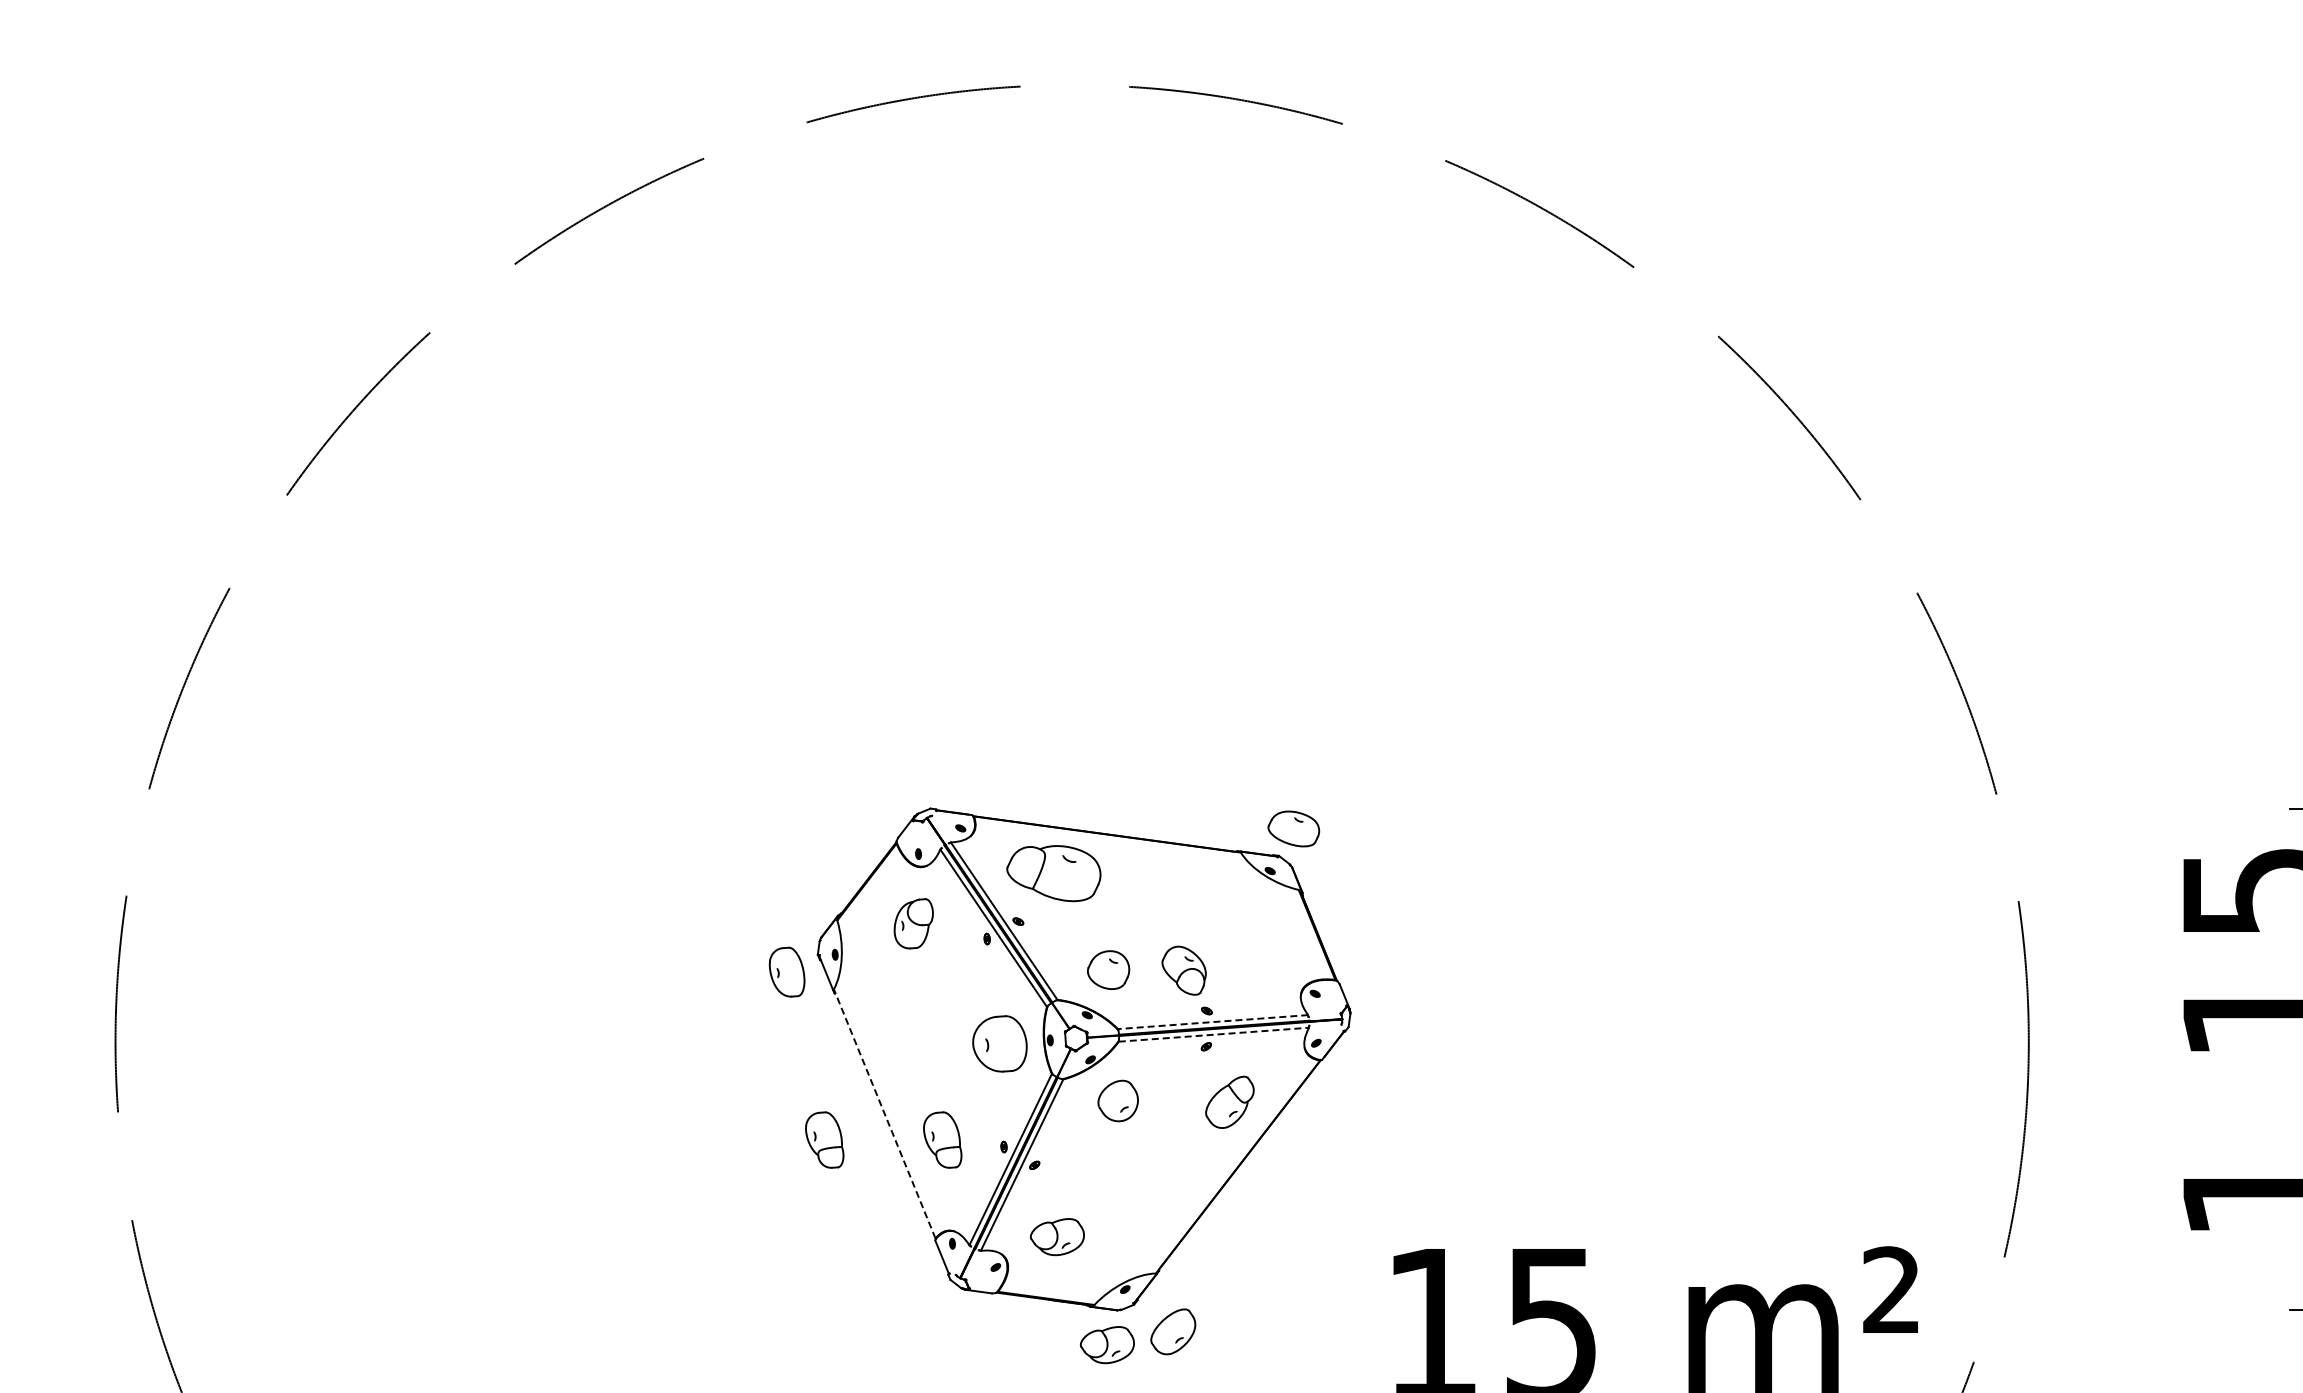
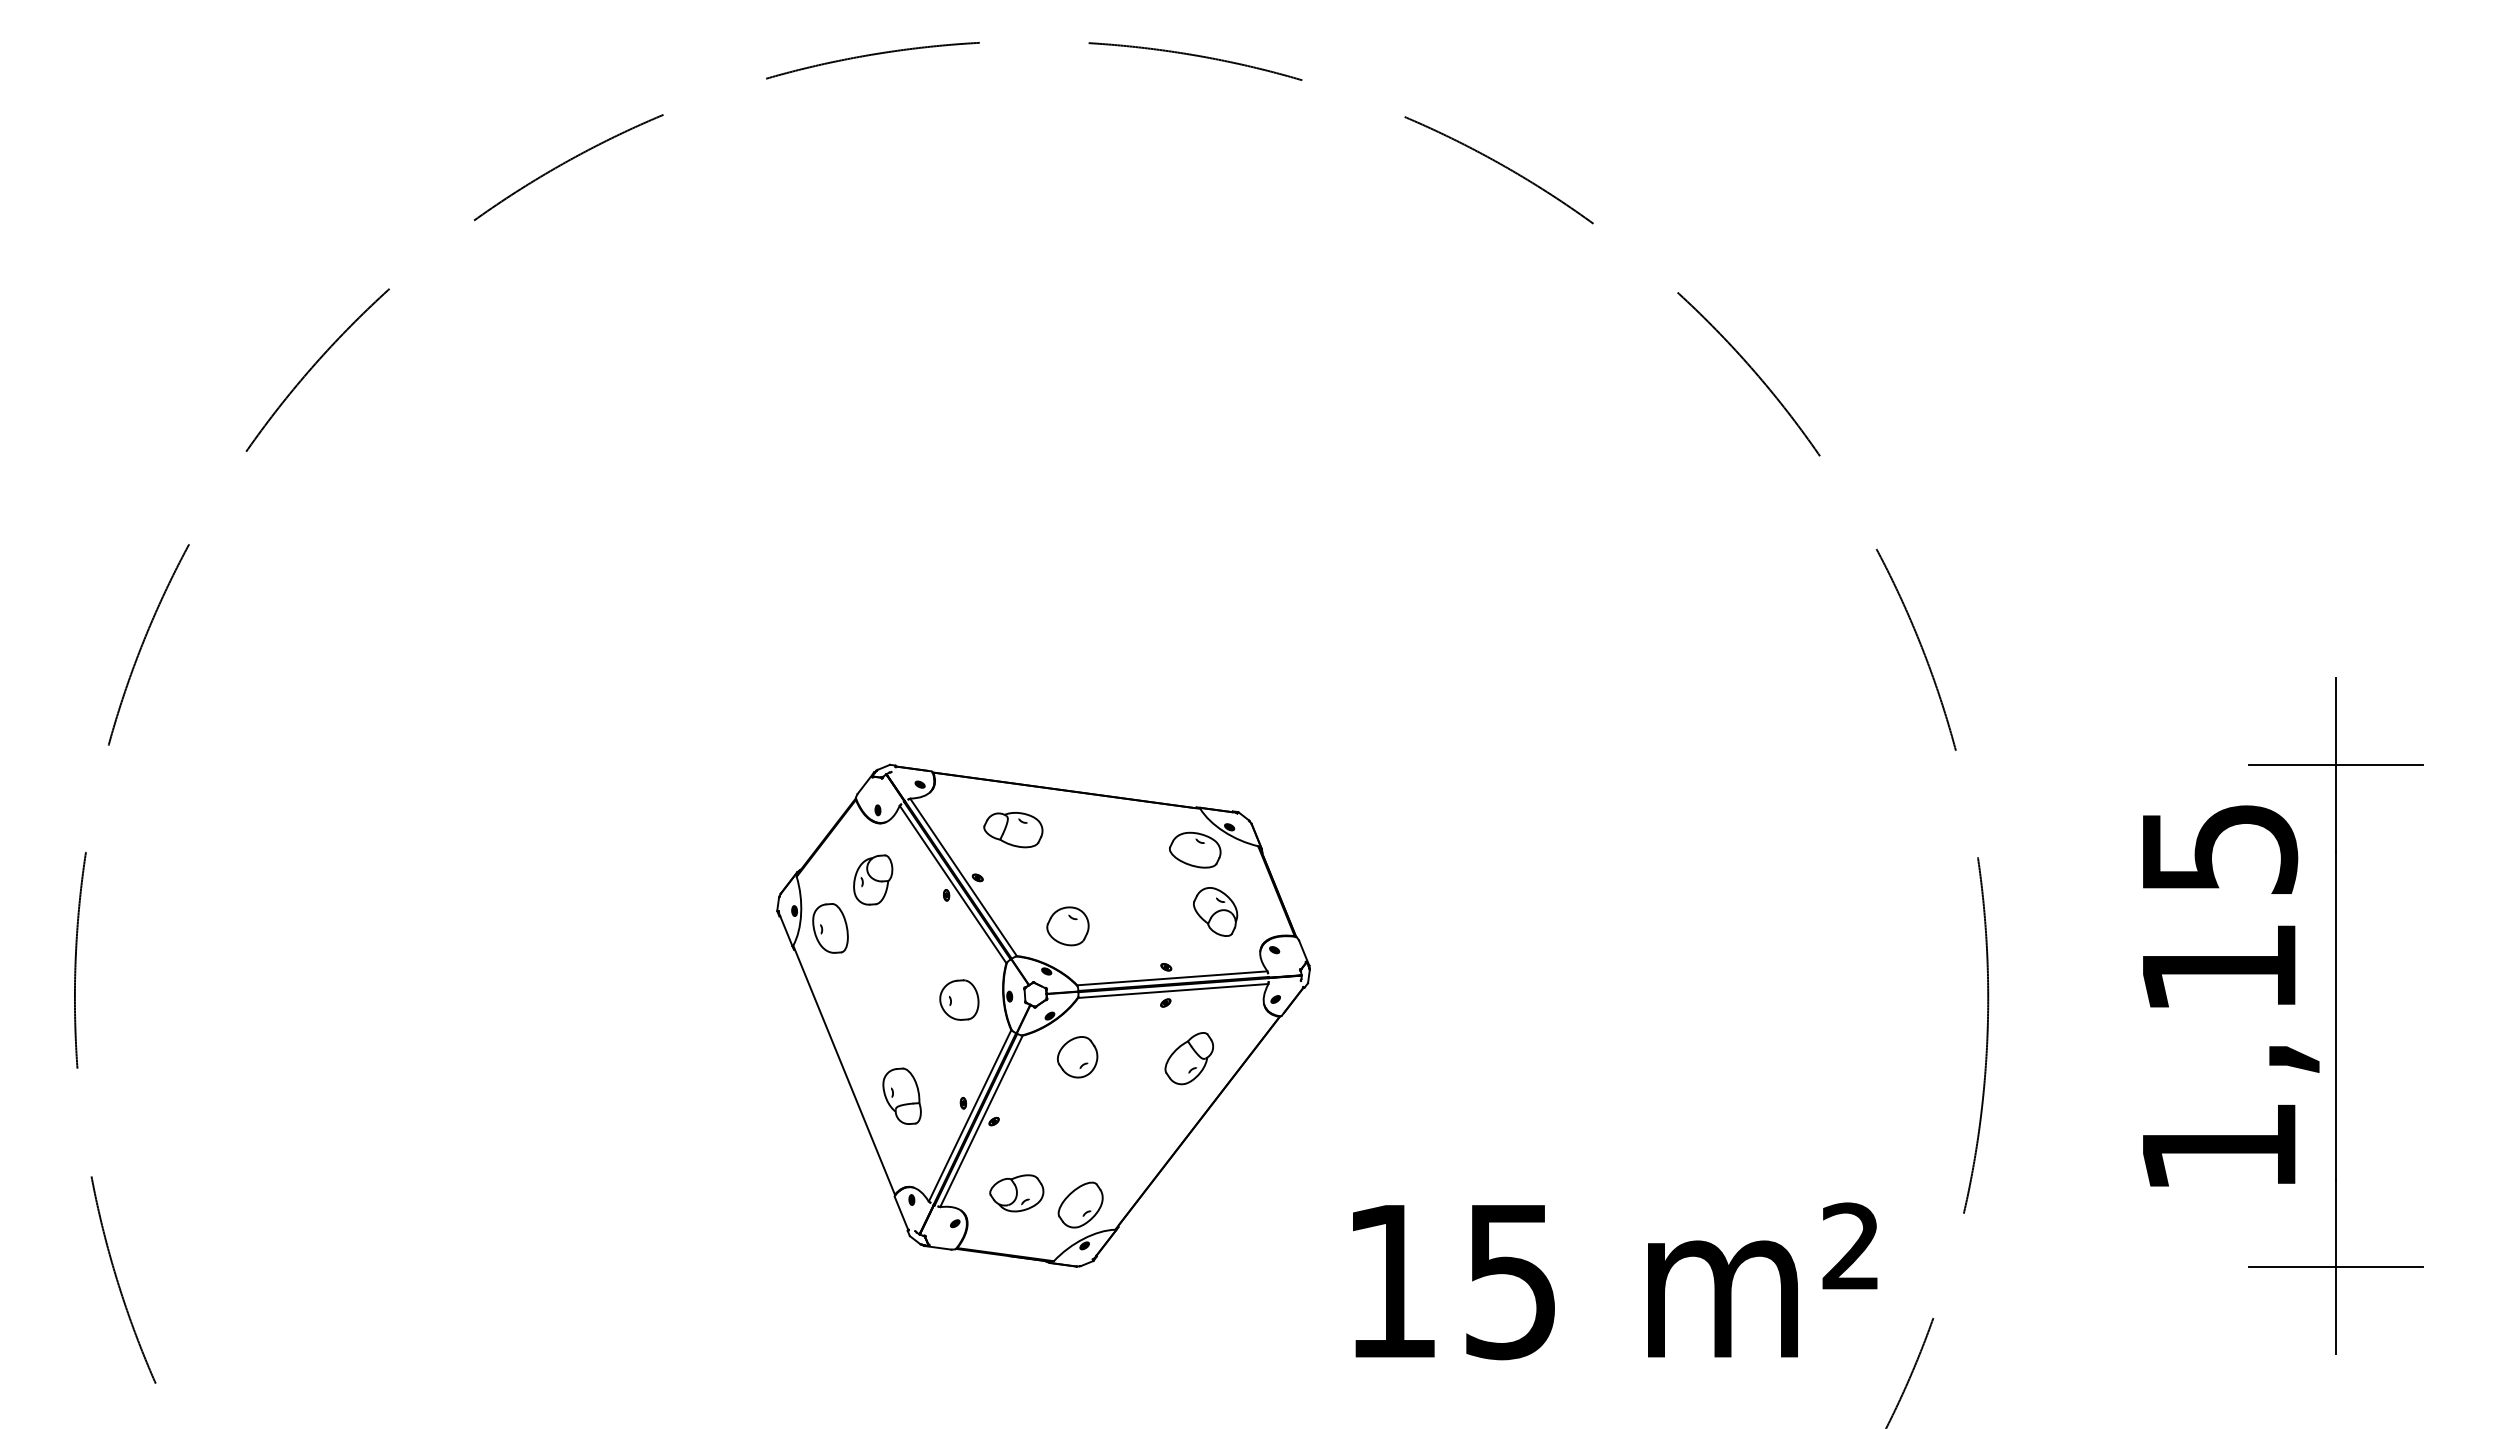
part: (1294, 828) -> (1195, 849), moved
part: (1054, 874) -> (1013, 830), size x0.62
part: (1184, 970) -> (1215, 911), moved
part: (787, 972) -> (830, 928), moved
line: (1212, 1022) -> (1171, 978), dashed -> solid
line: (1214, 1034) -> (1173, 990), dashed -> solid
part: (1000, 1043) -> (959, 999), size x0.71
line: (885, 1114) -> (844, 1070), dashed -> solid
part: (824, 1139) -> (783, 1095), removed
part: (1173, 1331) -> (1080, 1204), moved
part: (1107, 1345) -> (1066, 1301), removed

